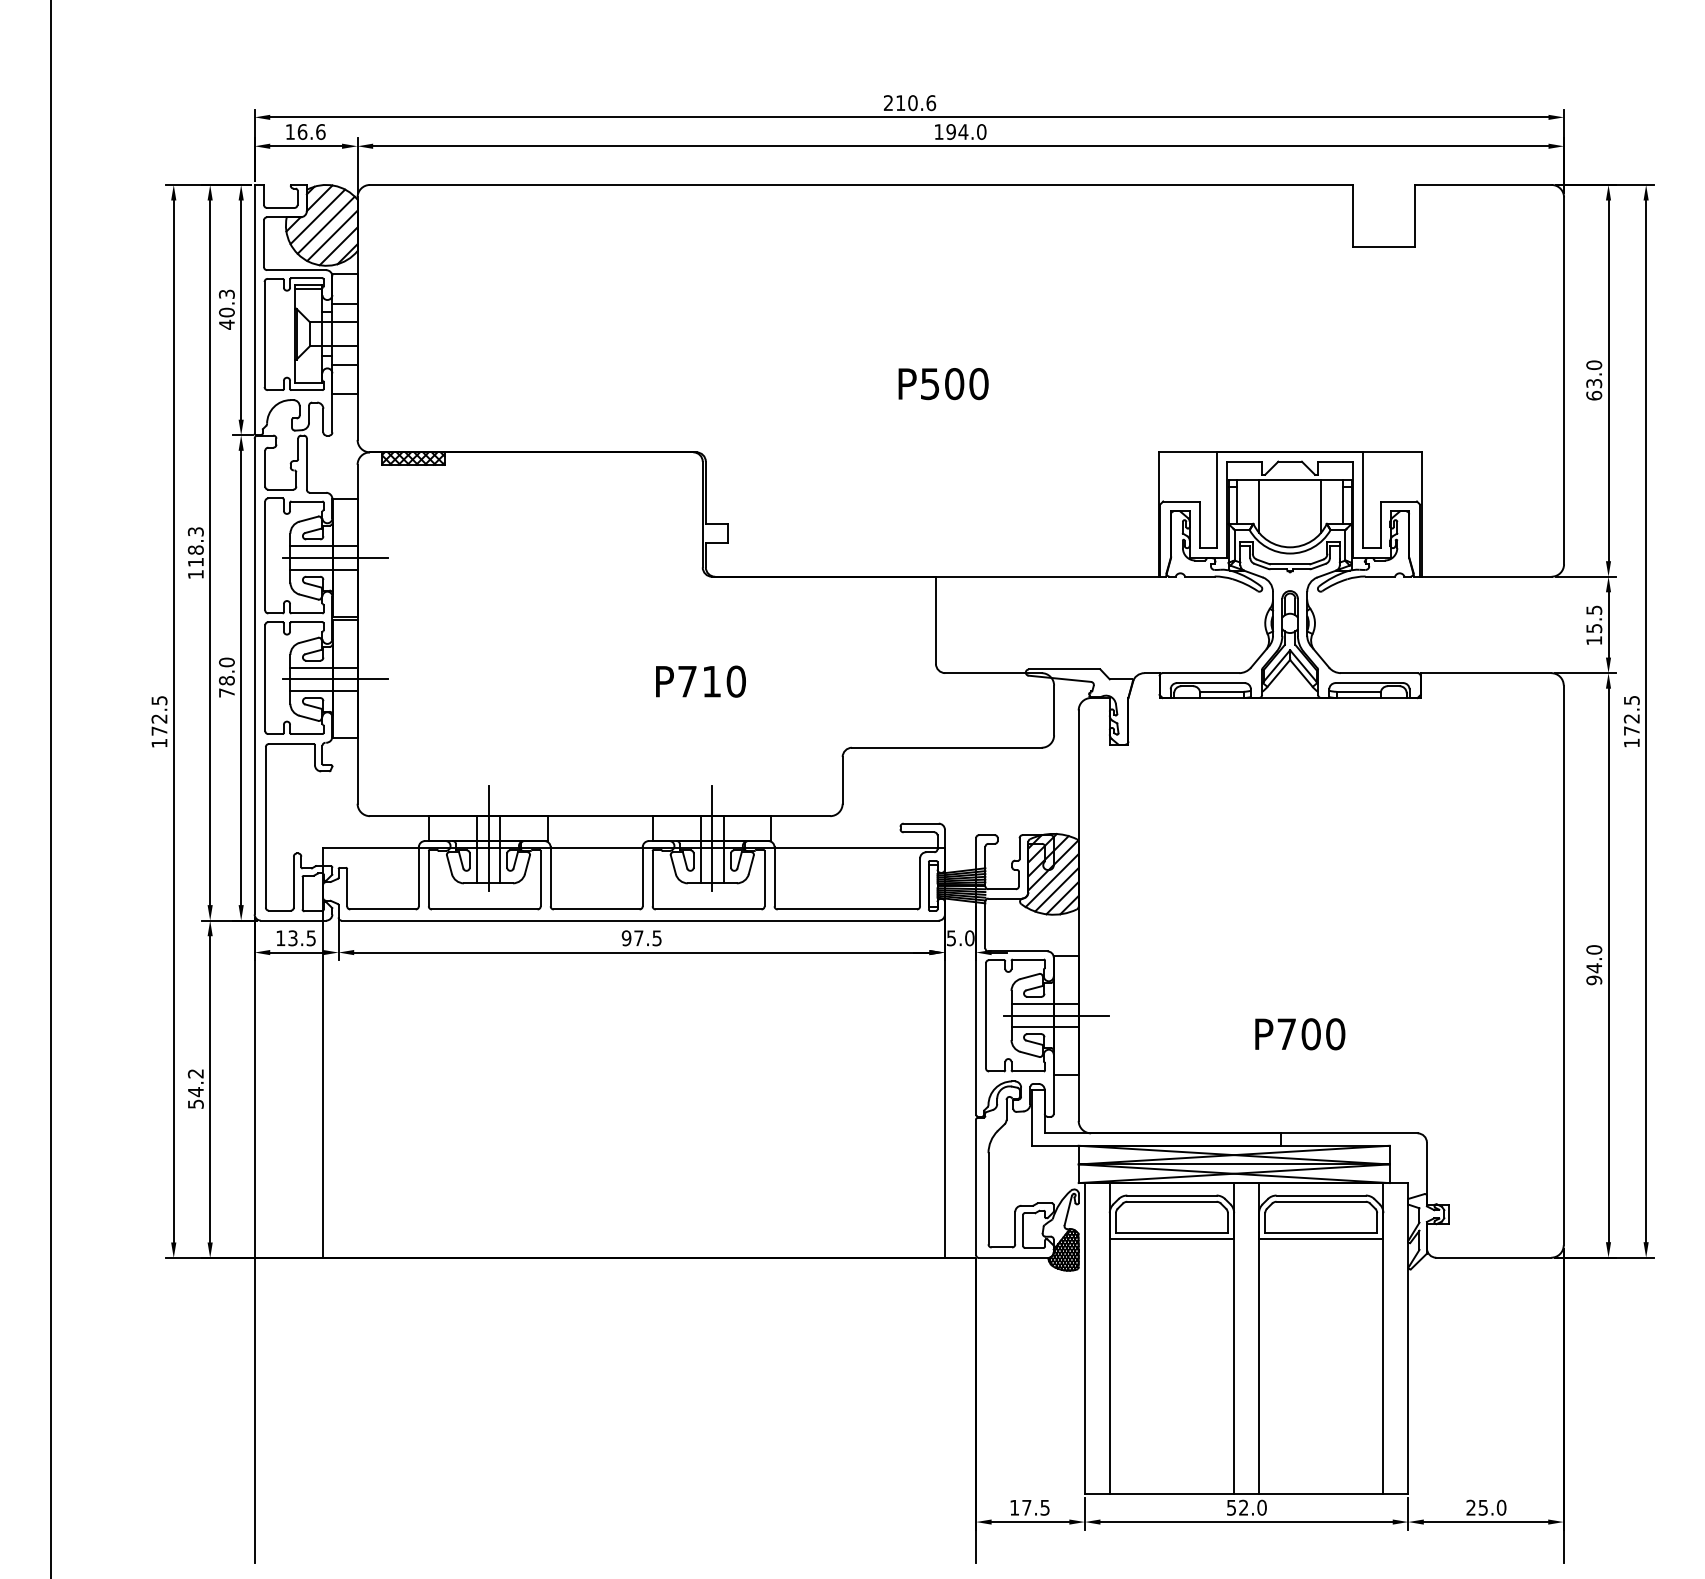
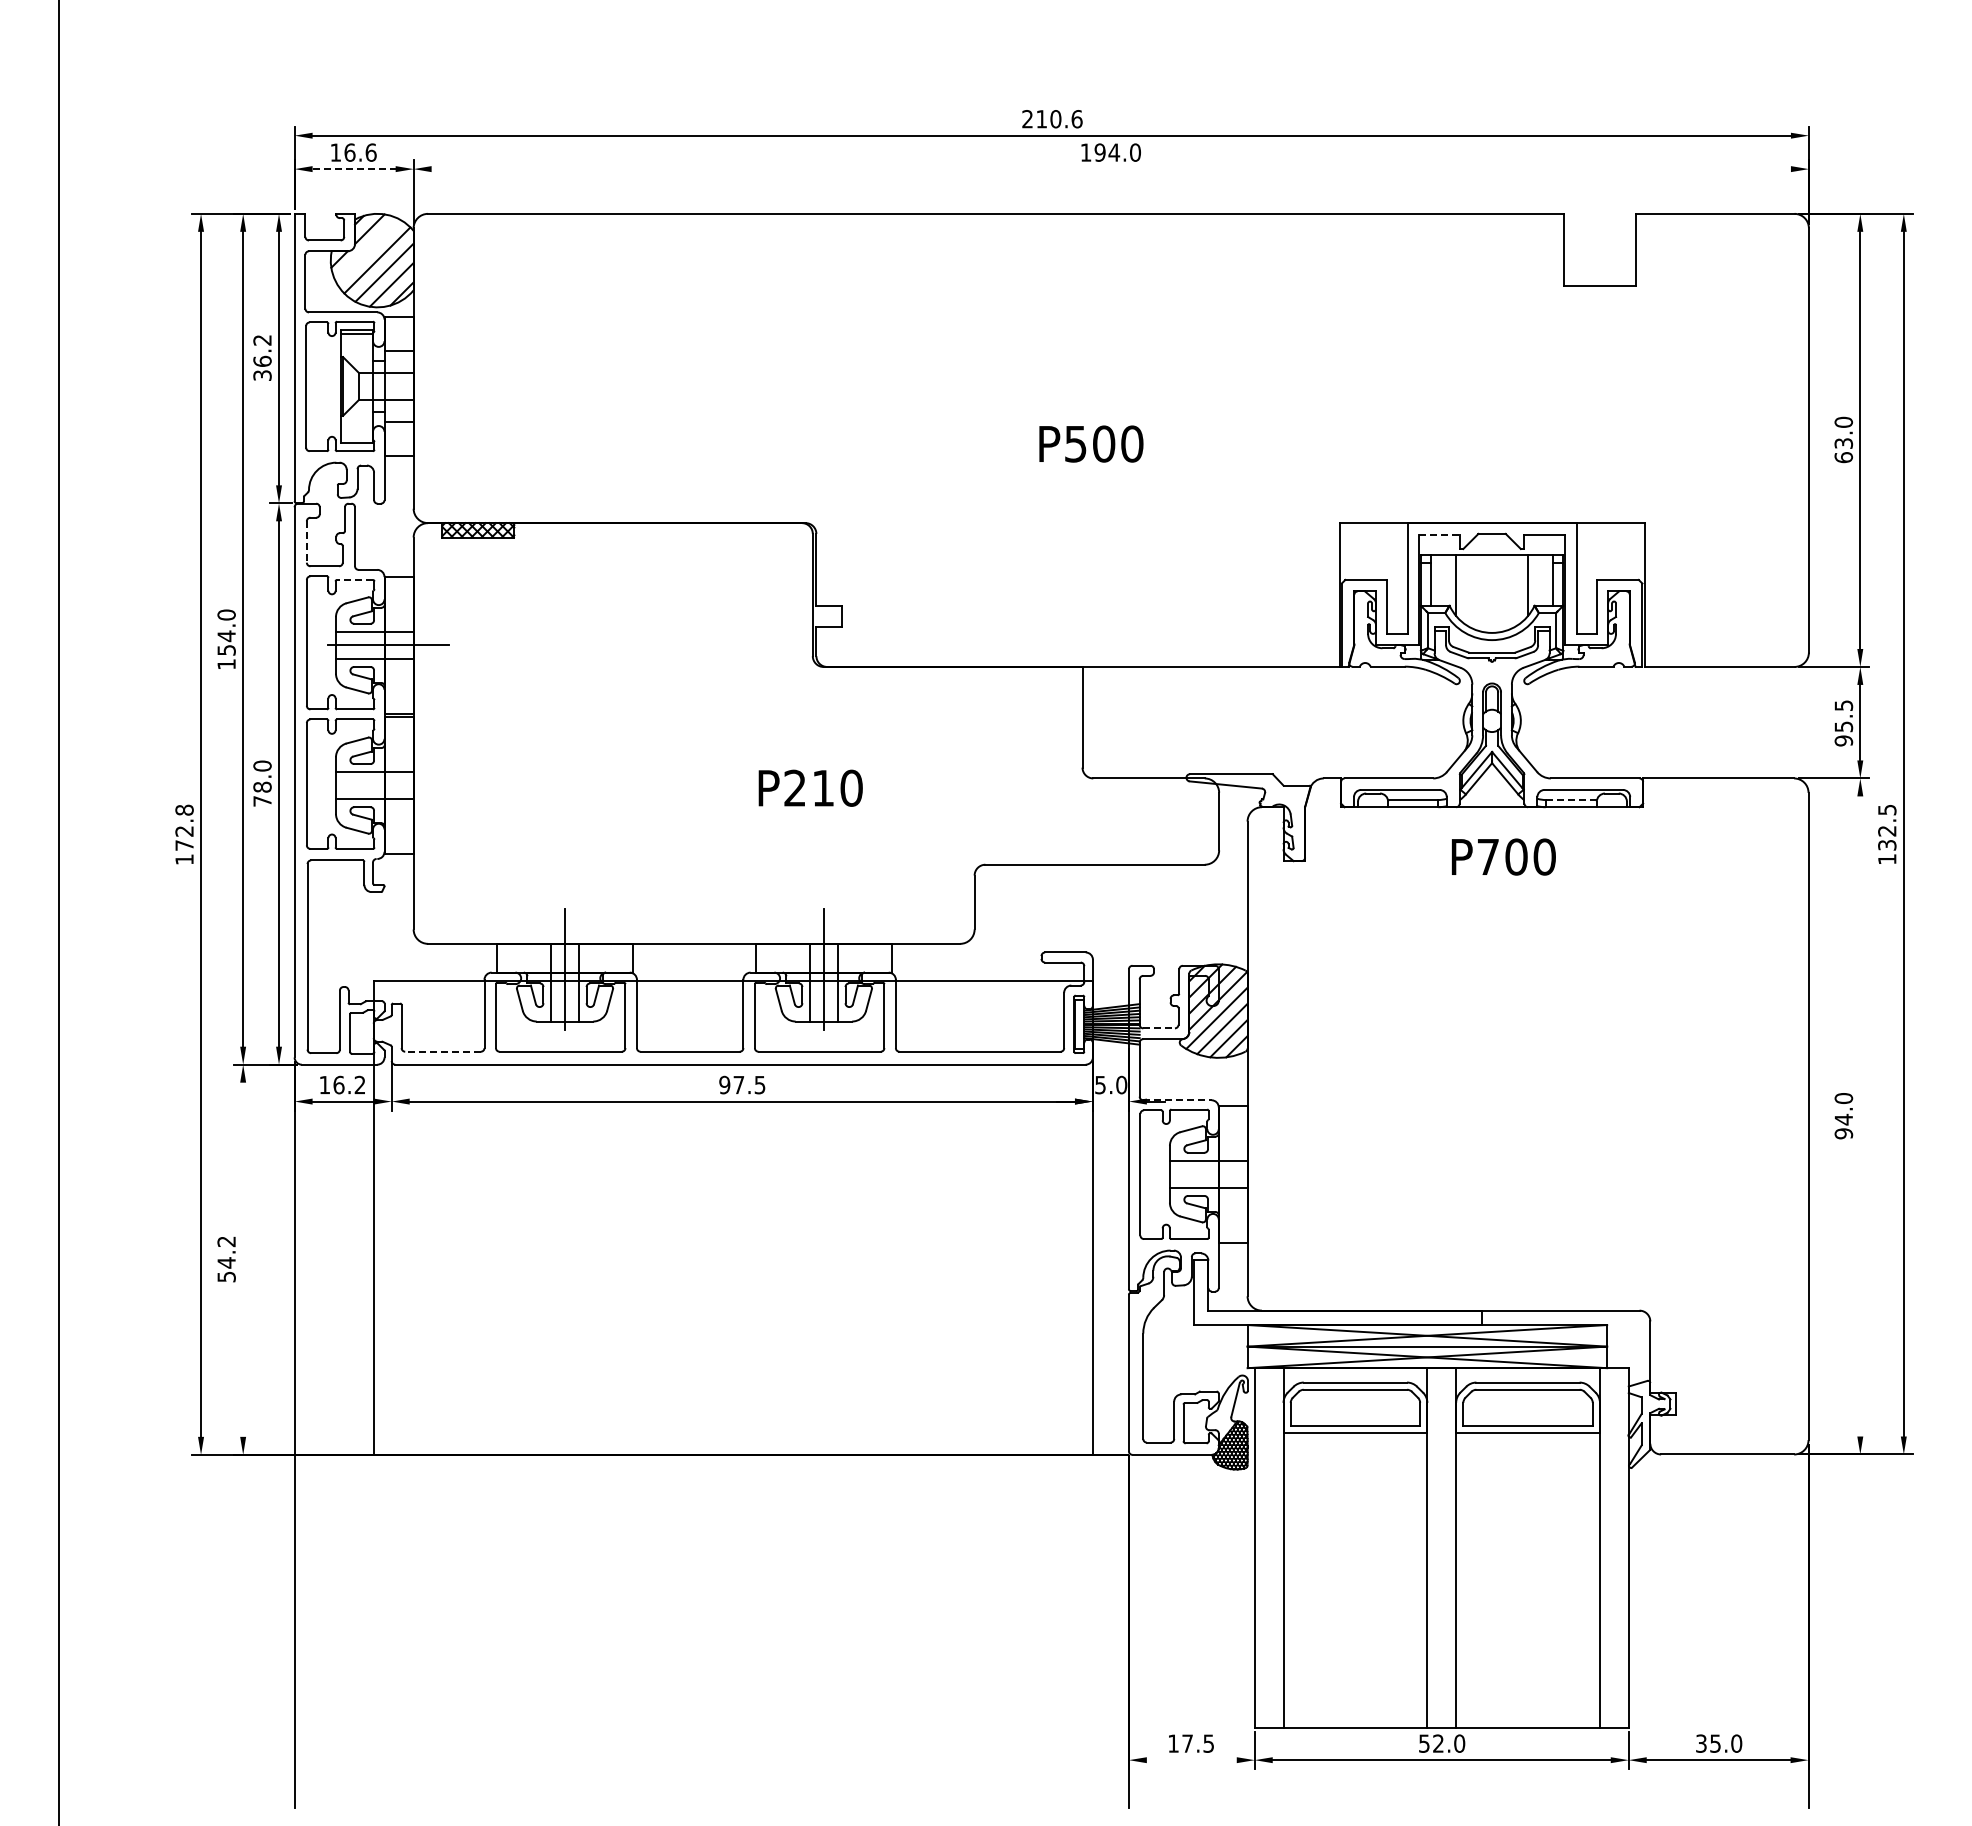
line: (306, 146) -> (354, 169), solid -> dashed
line: (960, 146) -> (1110, 169), removed
line: (317, 216) -> (367, 250), removed
text: (226, 310) -> (262, 358), 40.3 -> 36.2
line: (1244, 462) -> (1439, 534), solid -> dashed
line: (264, 469) -> (306, 542), solid -> dashed
line: (307, 501) -> (355, 579), solid -> dashed
text: (195, 546) -> (226, 632), 118.3 -> 154.0
text: (1593, 640) -> (1843, 740), 15.5 -> 95.5
line: (334, 679) -> (387, 785), removed
text: (686, 680) -> (794, 787), P710 -> P210
line: (1358, 692) -> (1571, 800), solid -> dashed
text: (159, 700) -> (184, 809), 172.5 -> 172.8
text: (1632, 731) -> (1887, 845), 172.5 -> 132.5
line: (1002, 889) -> (1159, 1028), solid -> dashed
line: (383, 909) -> (443, 1051), solid -> dashed
text: (302, 937) -> (349, 1084), 13.5 -> 16.2
line: (1018, 951) -> (1177, 1100), solid -> dashed
line: (1608, 965) -> (1860, 1116), removed
line: (1056, 1015) -> (1221, 1174), removed
text: (1299, 1033) -> (1503, 856), moved
line: (210, 1089) -> (243, 1259), removed
text: (1471, 1507) -> (1701, 1743), 25.0 -> 35.0
line: (1030, 1522) -> (1191, 1760), removed

